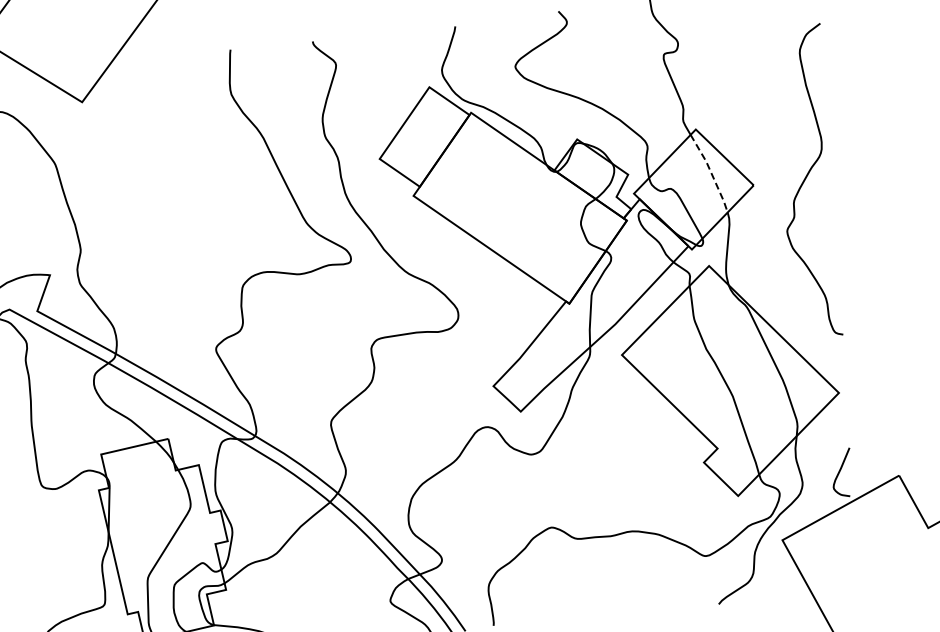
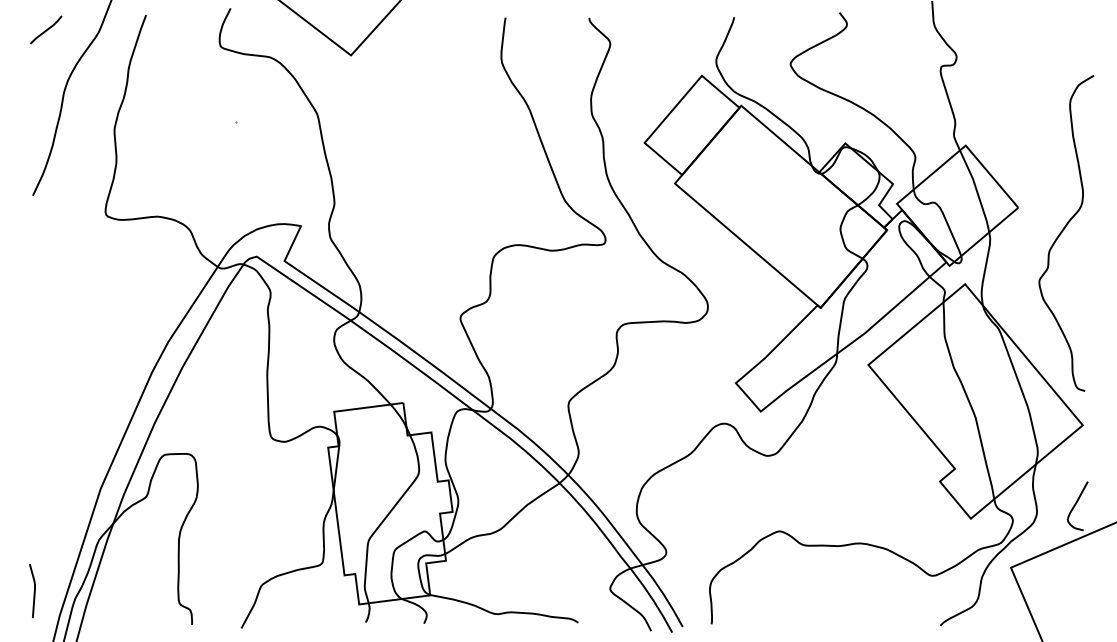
line: (710, 172) -> (976, 190), dashed -> solid
curve: (806, 179) -> (1063, 231), moved

